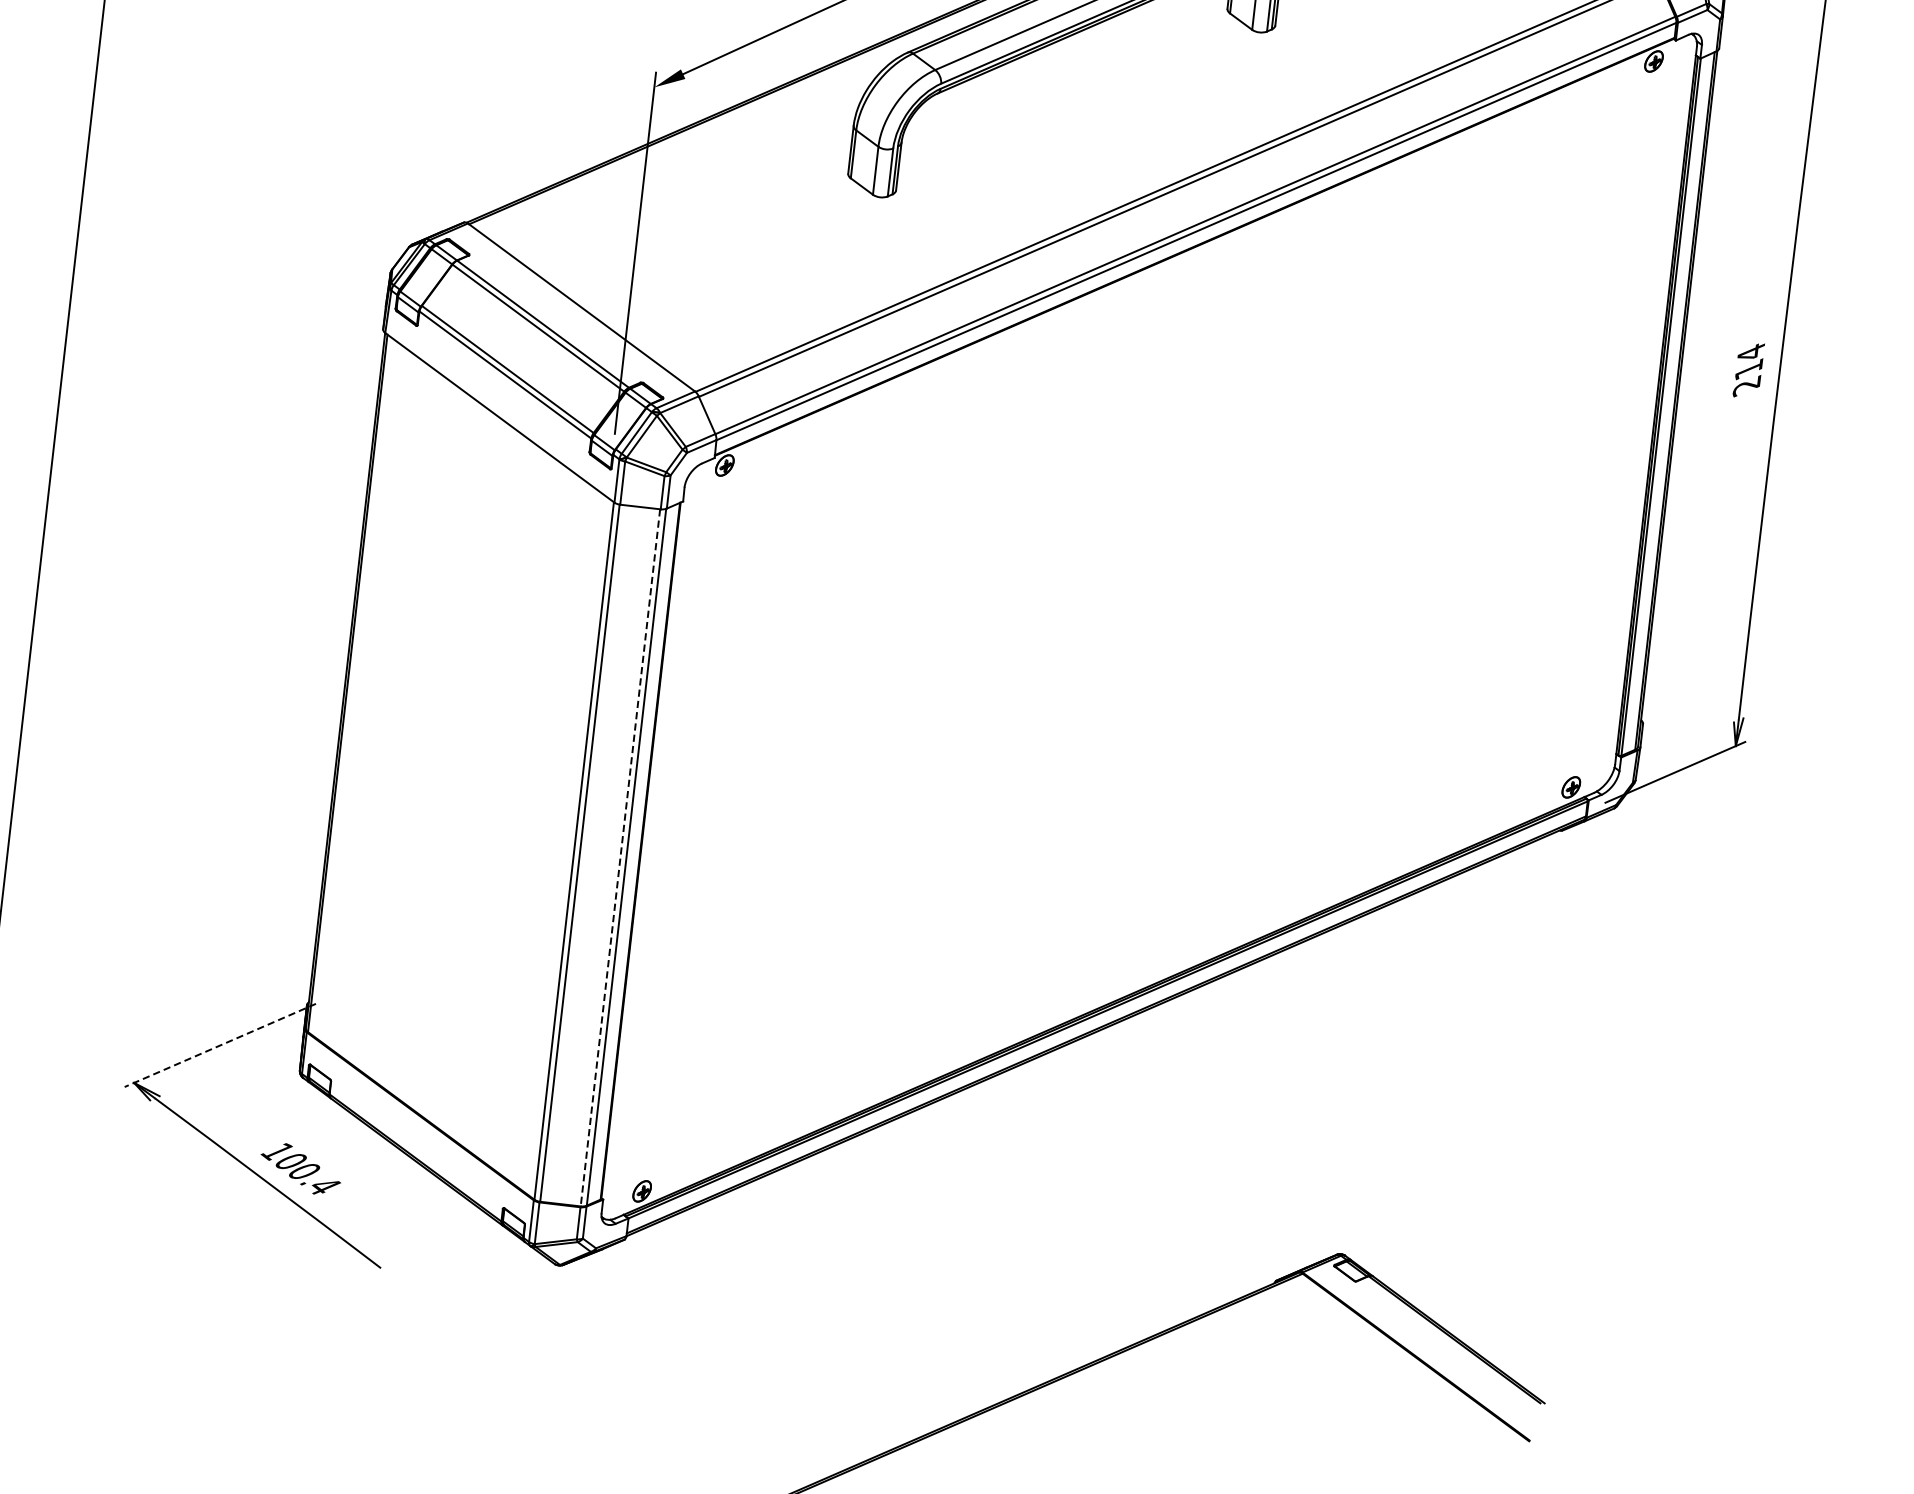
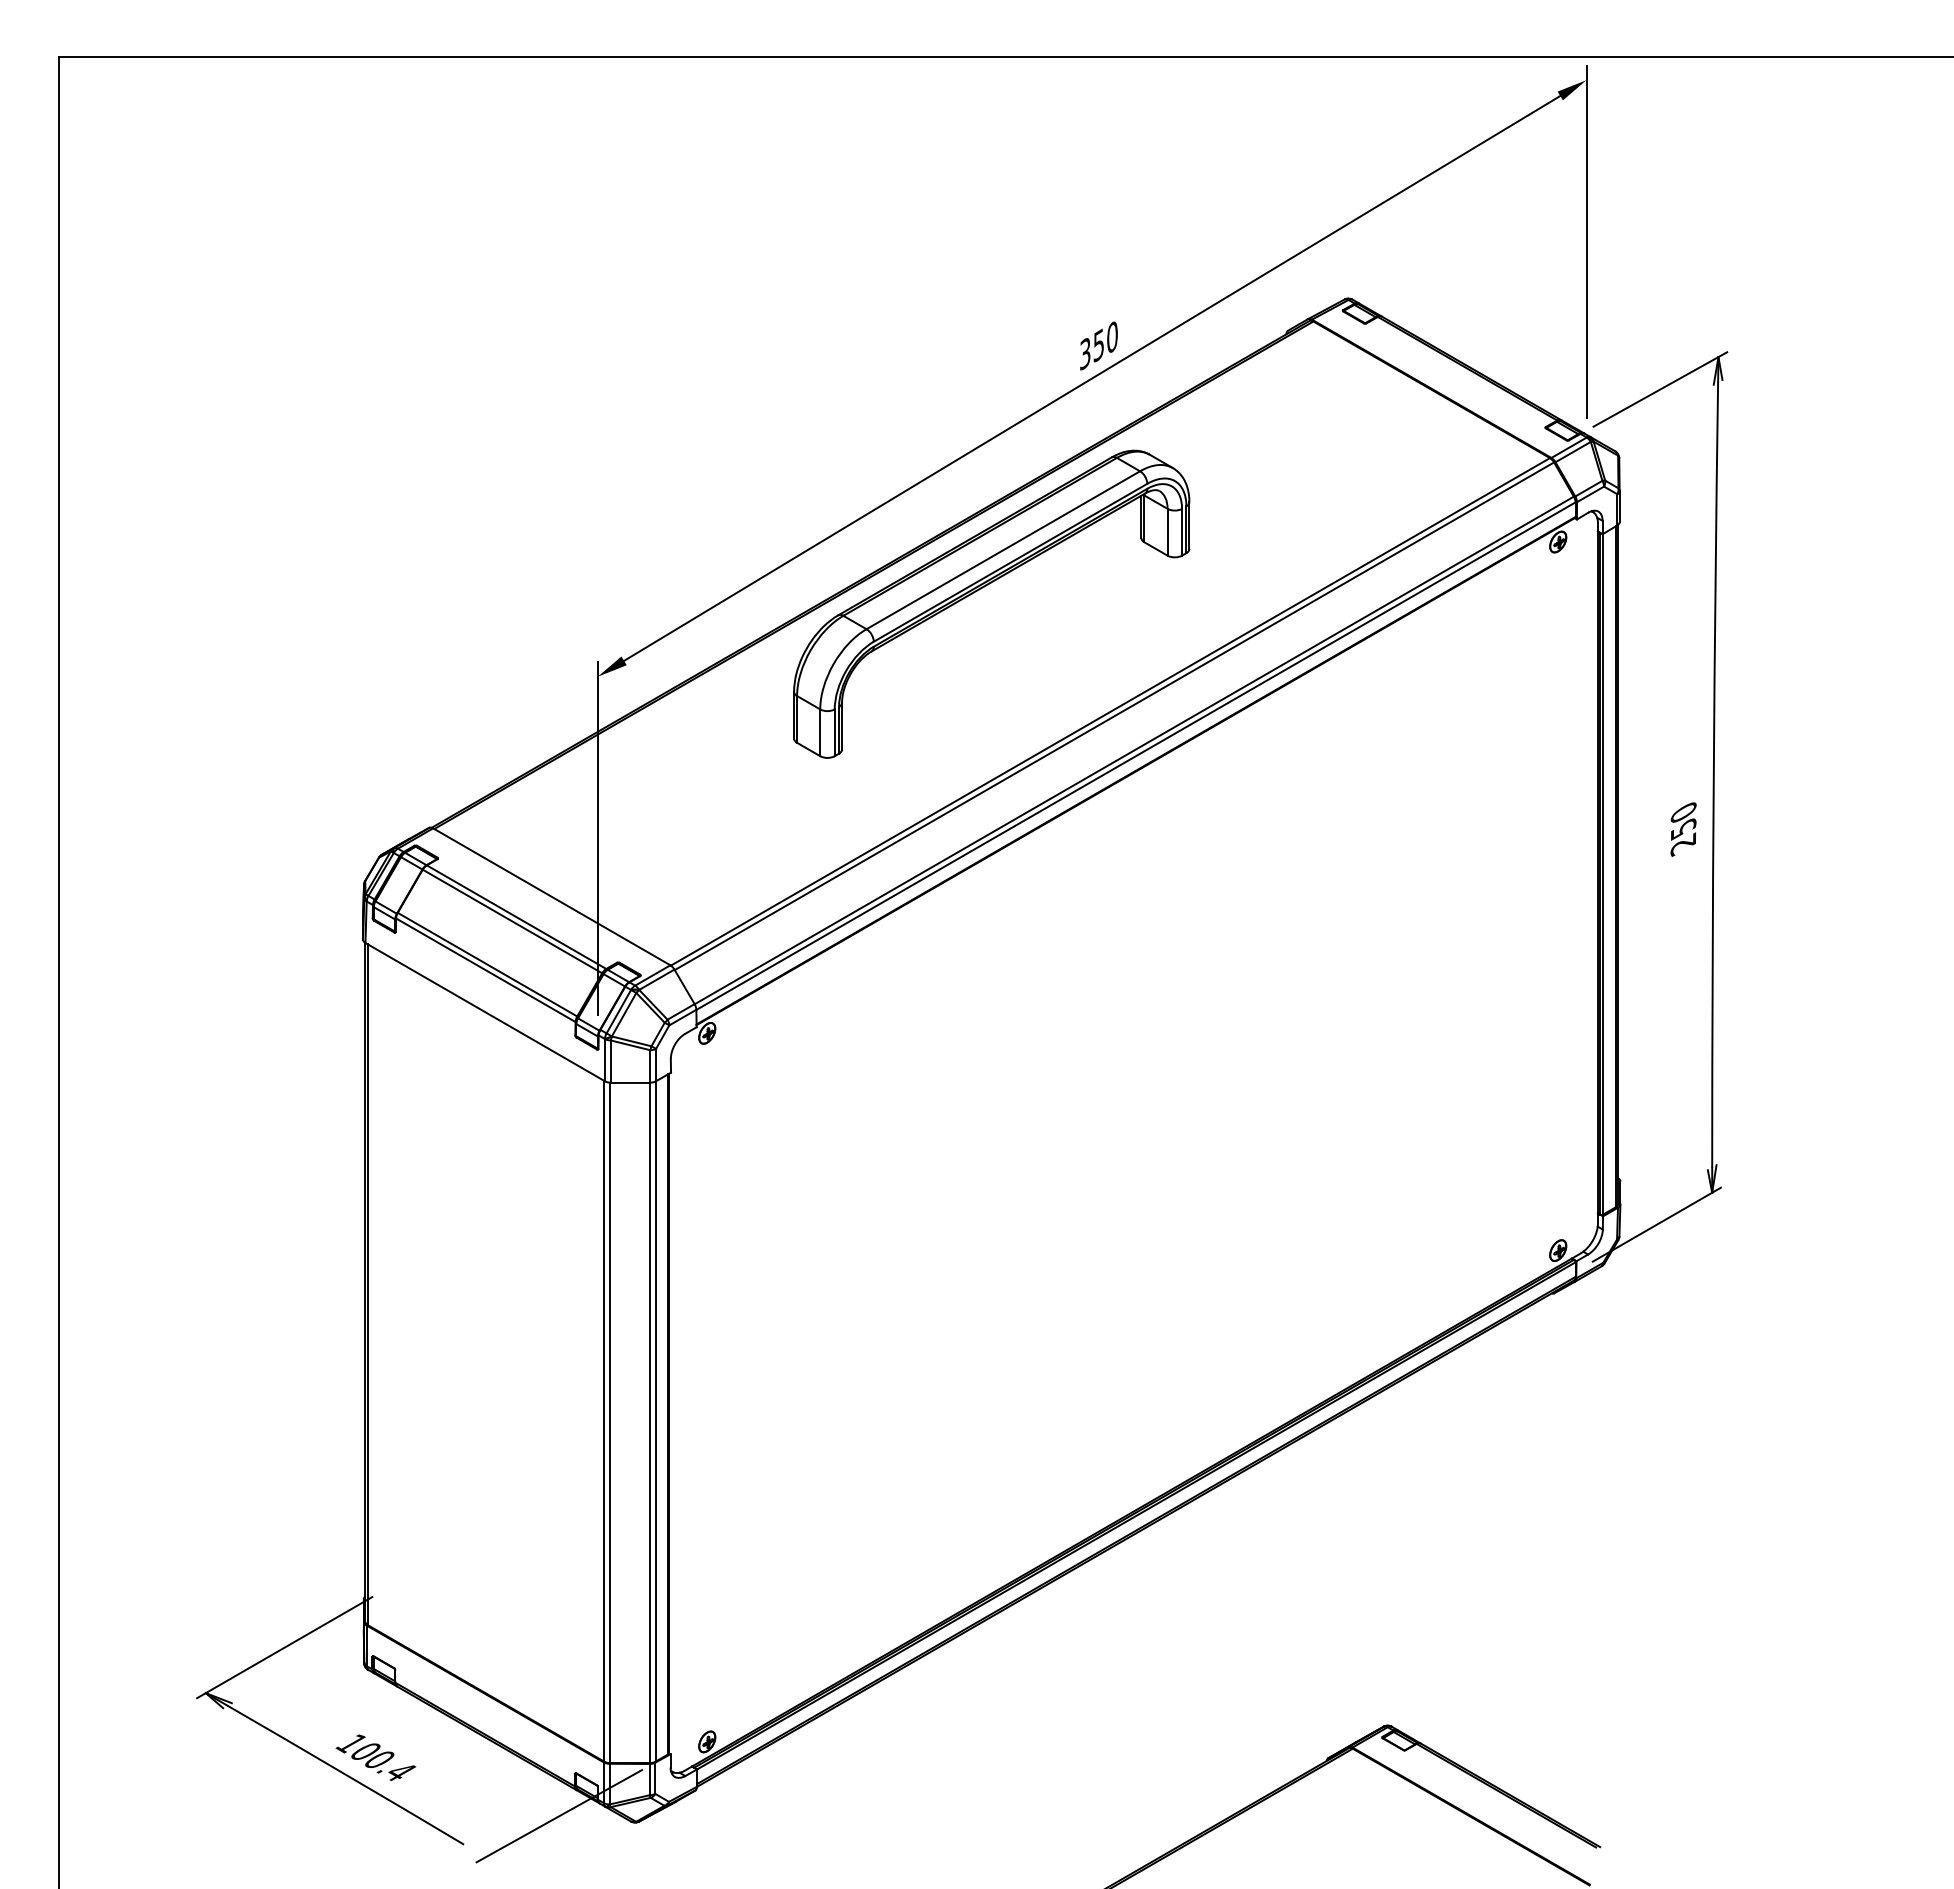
text: (1749, 361) -> (1683, 820), 214 -> 250
line: (620, 858) -> (649, 1423), dashed -> solid
line: (220, 1045) -> (284, 1647), dashed -> solid
line: (482, 1250) -> (559, 1816), added

